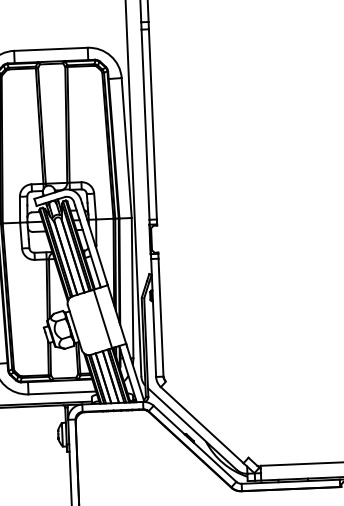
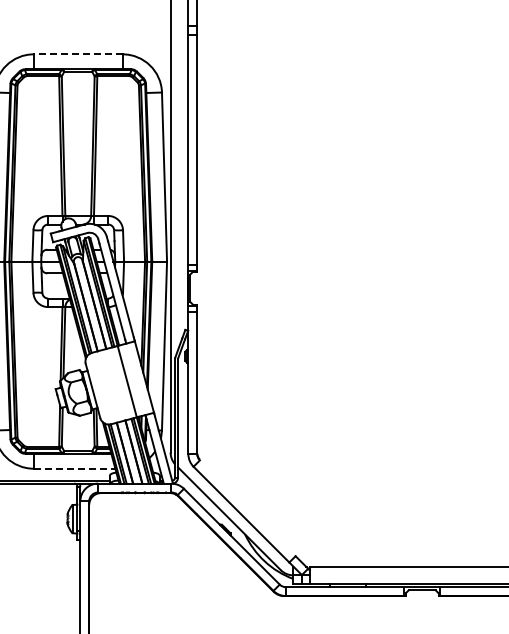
line: (50, 49) -> (77, 54), solid -> dashed
line: (62, 392) -> (74, 468), solid -> dashed

